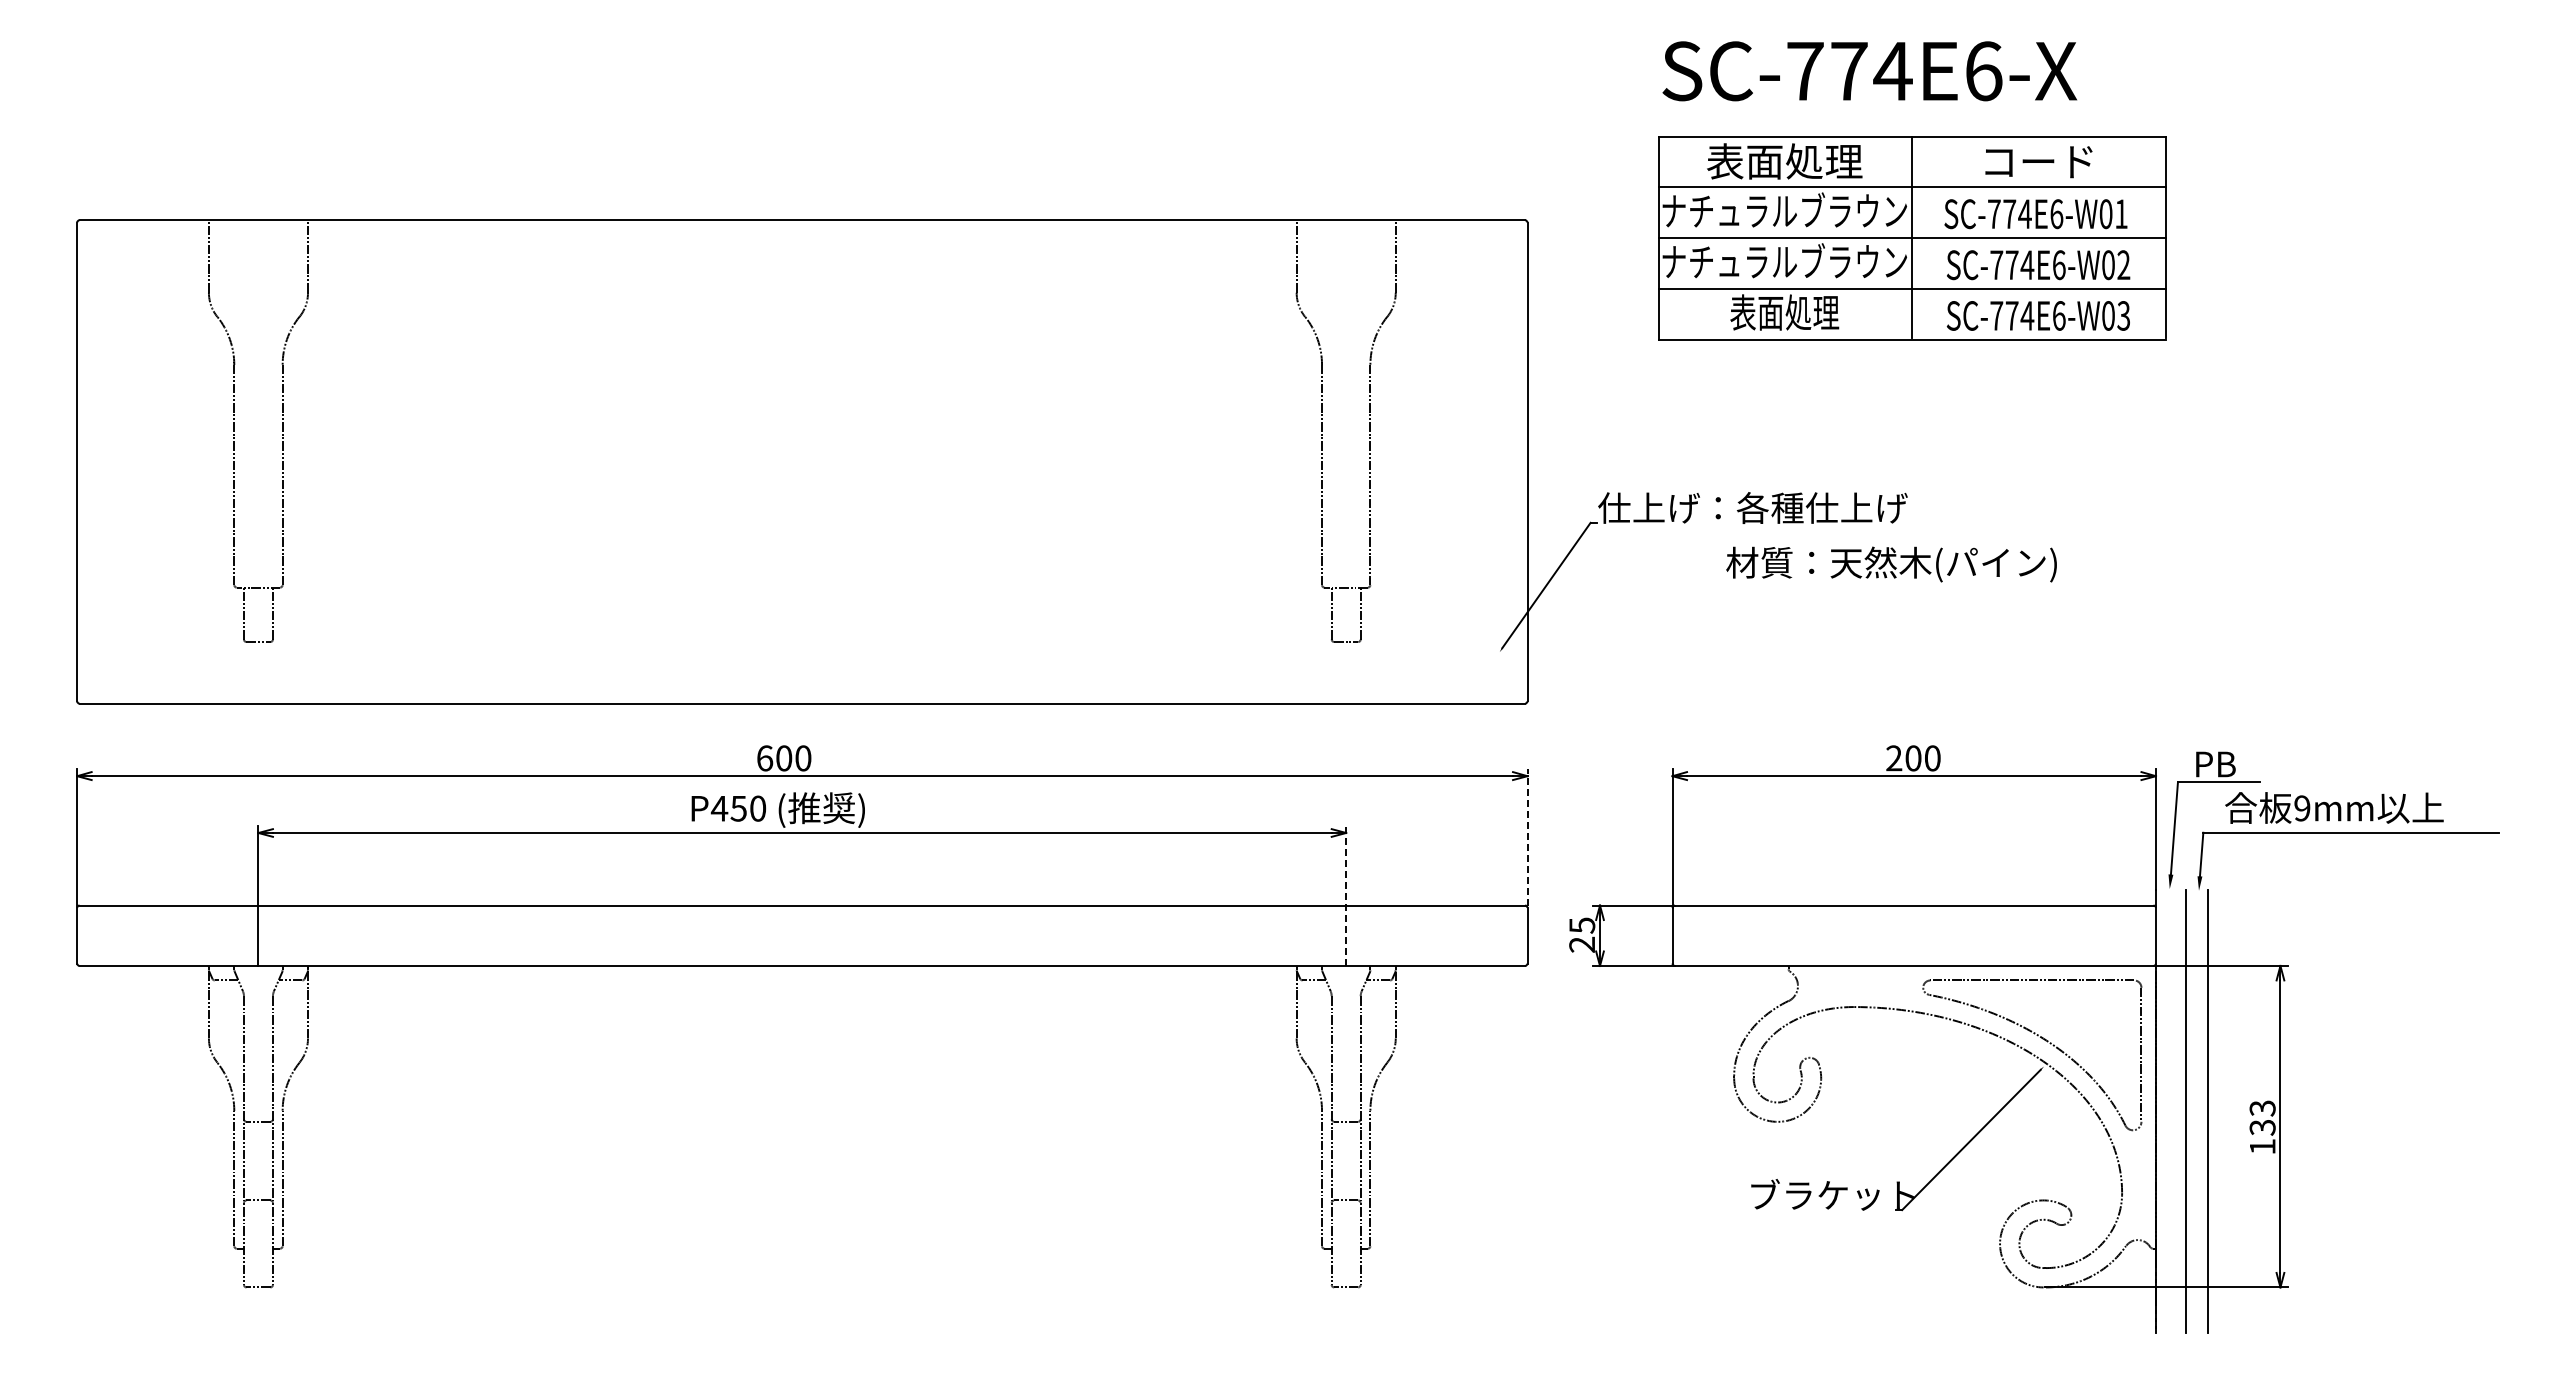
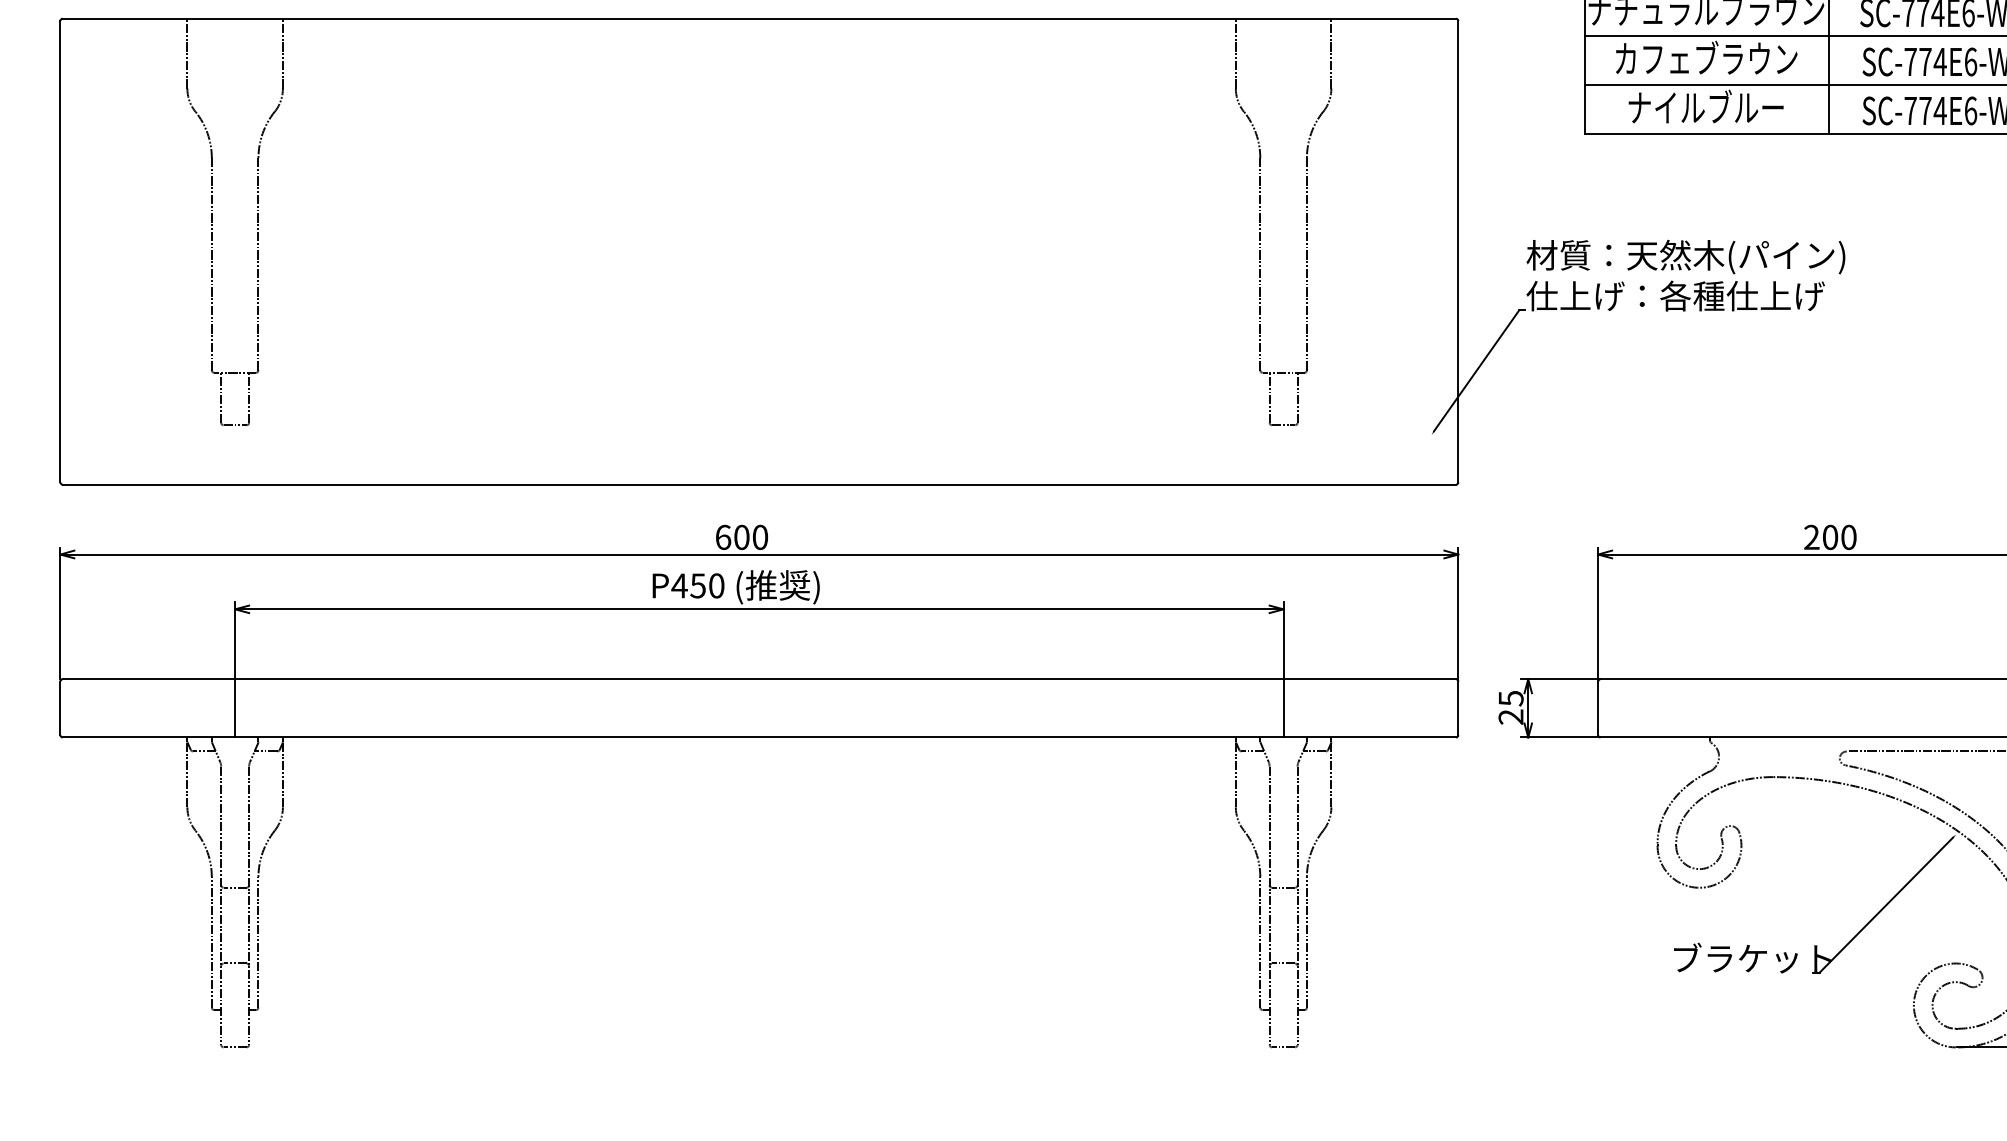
text: (1784, 260) -> (1706, 57), ナチュラルブラウン -> カフェブラウン
text: (1784, 312) -> (1706, 107), 表面処理 -> ナイルブルー
text: (1891, 564) -> (1685, 257), moved
line: (1527, 836) -> (1458, 612), dashed -> solid
line: (1346, 895) -> (1283, 669), dashed -> solid

